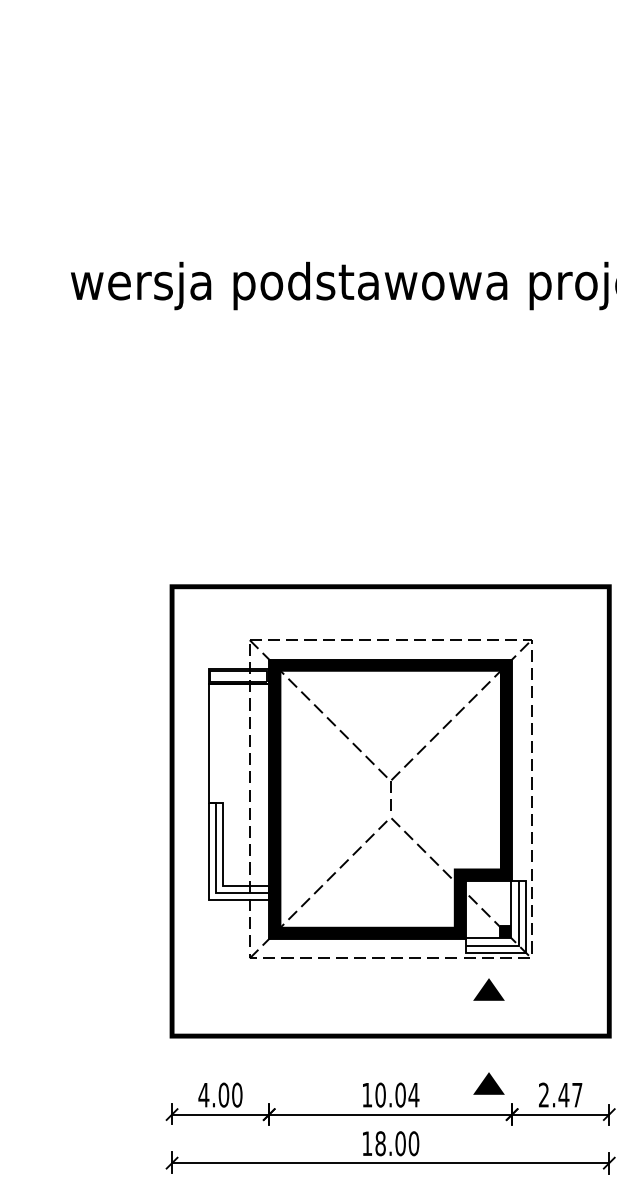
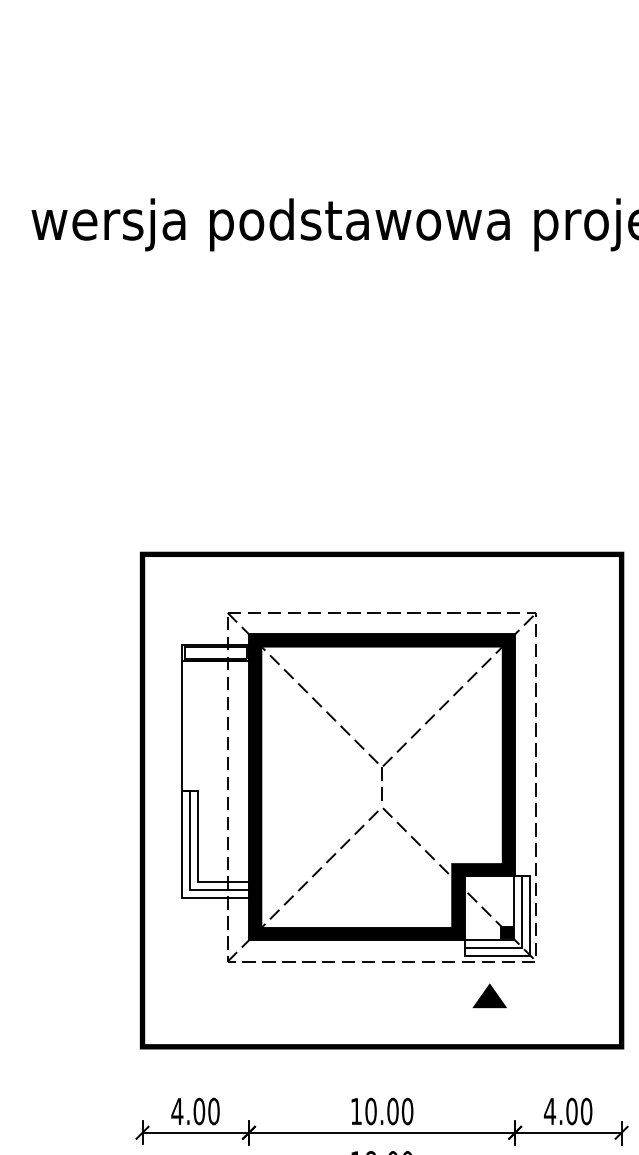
part: (488, 1083) -> (489, 1098), removed
text: (413, 1094) -> (407, 1110), 10.04 -> 10.00
text: (560, 1094) -> (568, 1110), 2.47 -> 4.00

